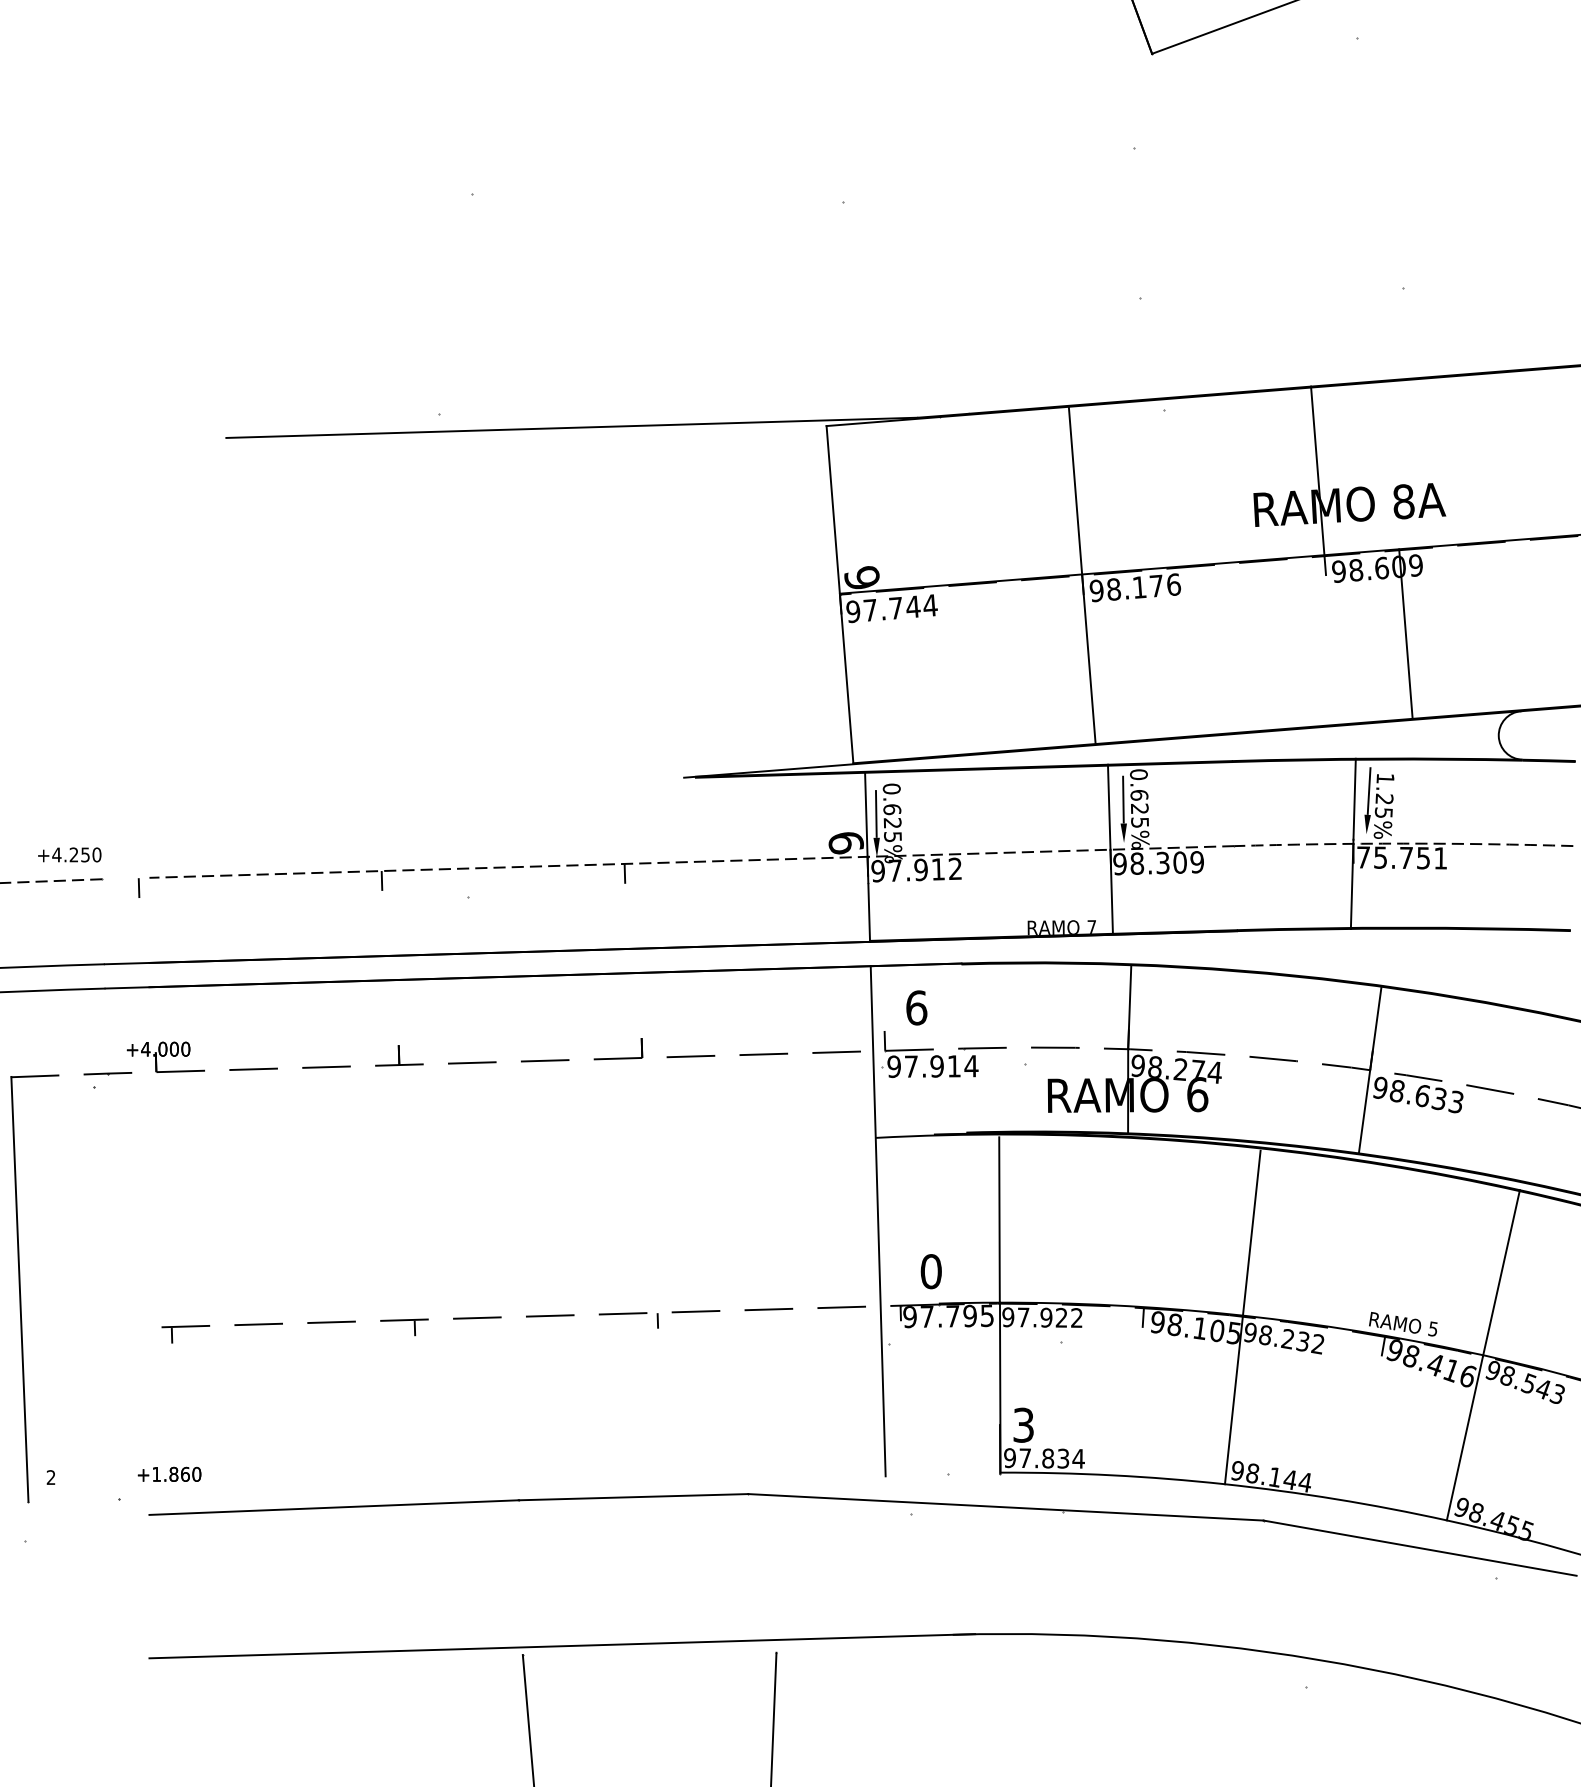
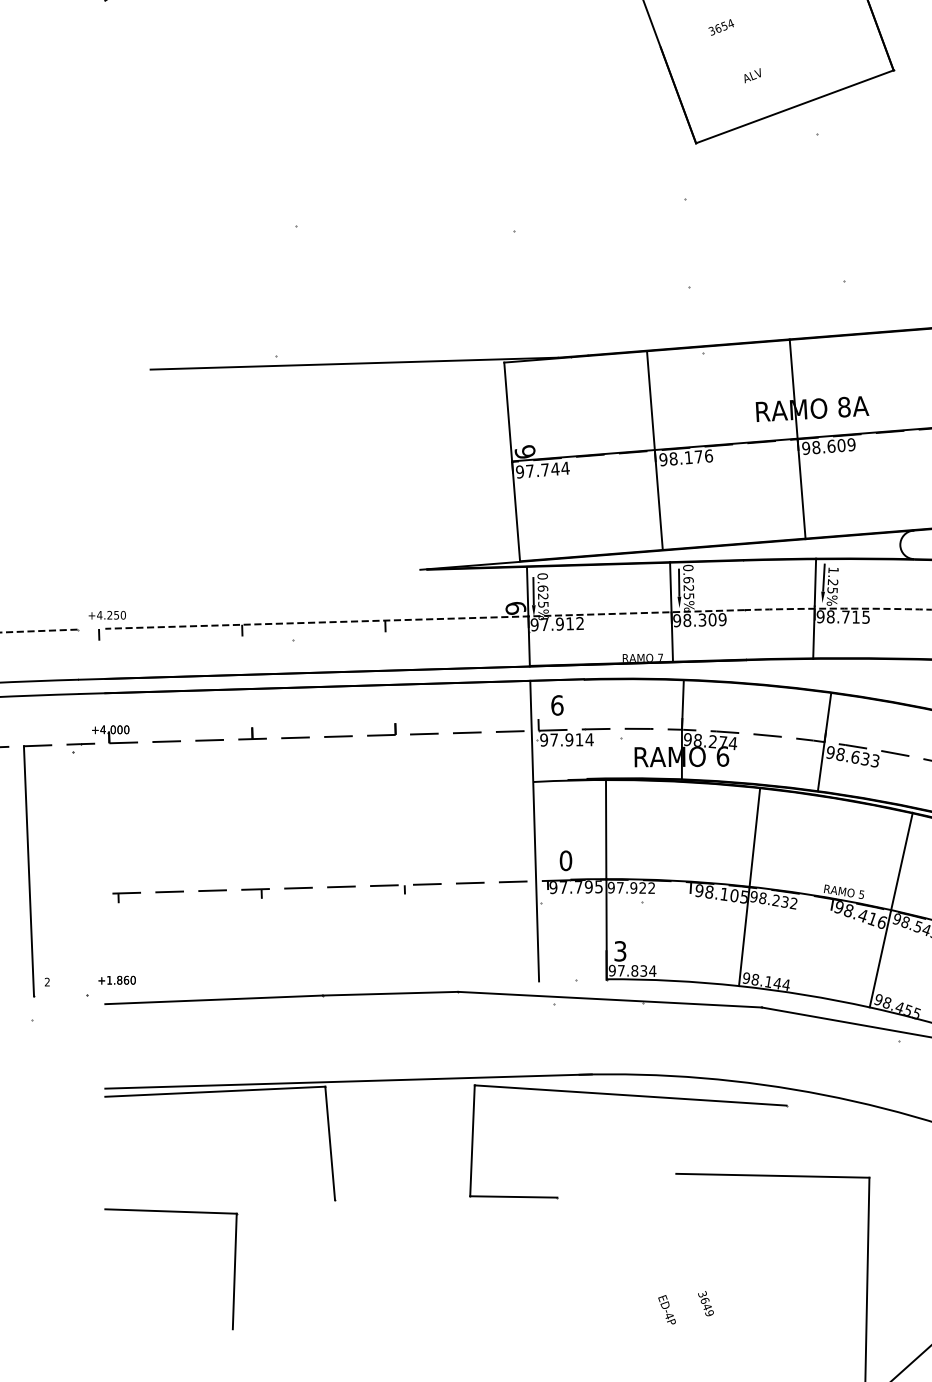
line: (1405, 634) -> (801, 489), moved
text: (68, 855) -> (106, 615), moved
text: (1400, 856) -> (842, 616), 75.751 -> 98.715
line: (336, 1663) -> (215, 1091), added
line: (1040, 1669) -> (630, 1095), added

